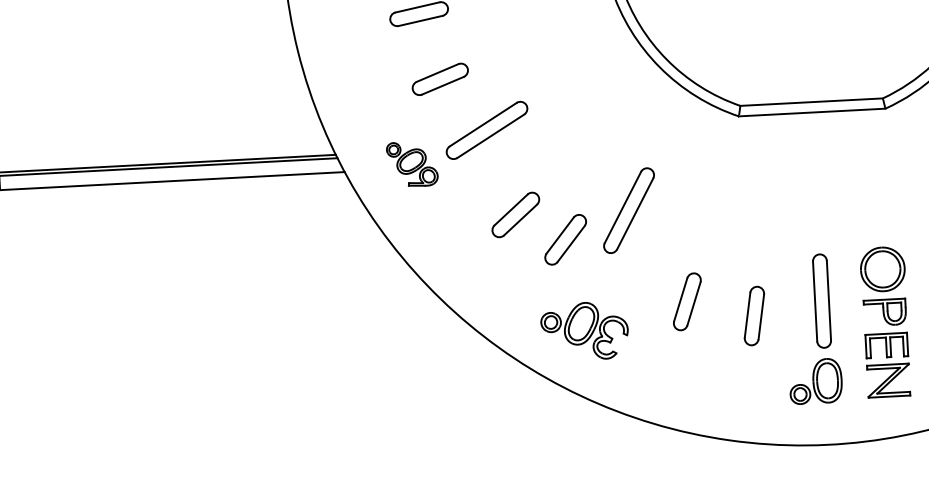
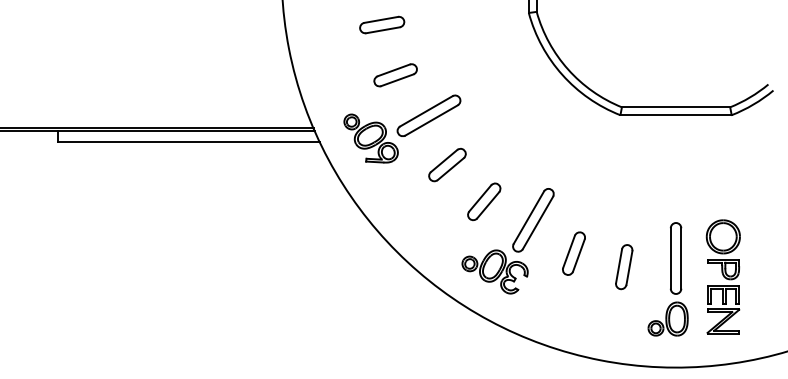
part: (411, 164) -> (370, 138), size x1.43
part: (629, 210) -> (533, 220), moved
part: (515, 215) -> (447, 165), moved

